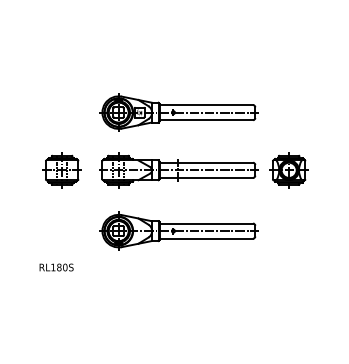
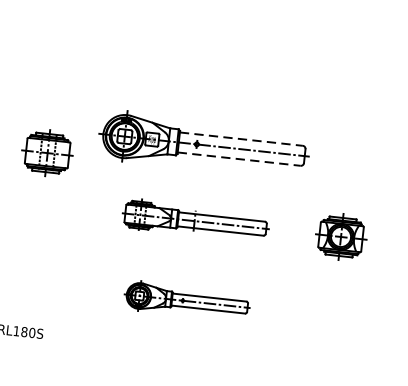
line: (206, 105) -> (241, 139), solid -> dashed
line: (206, 120) -> (239, 159), solid -> dashed
part: (61, 170) -> (46, 153), moved
part: (178, 170) -> (195, 221), size x0.7
part: (178, 230) -> (186, 300), size x0.6

